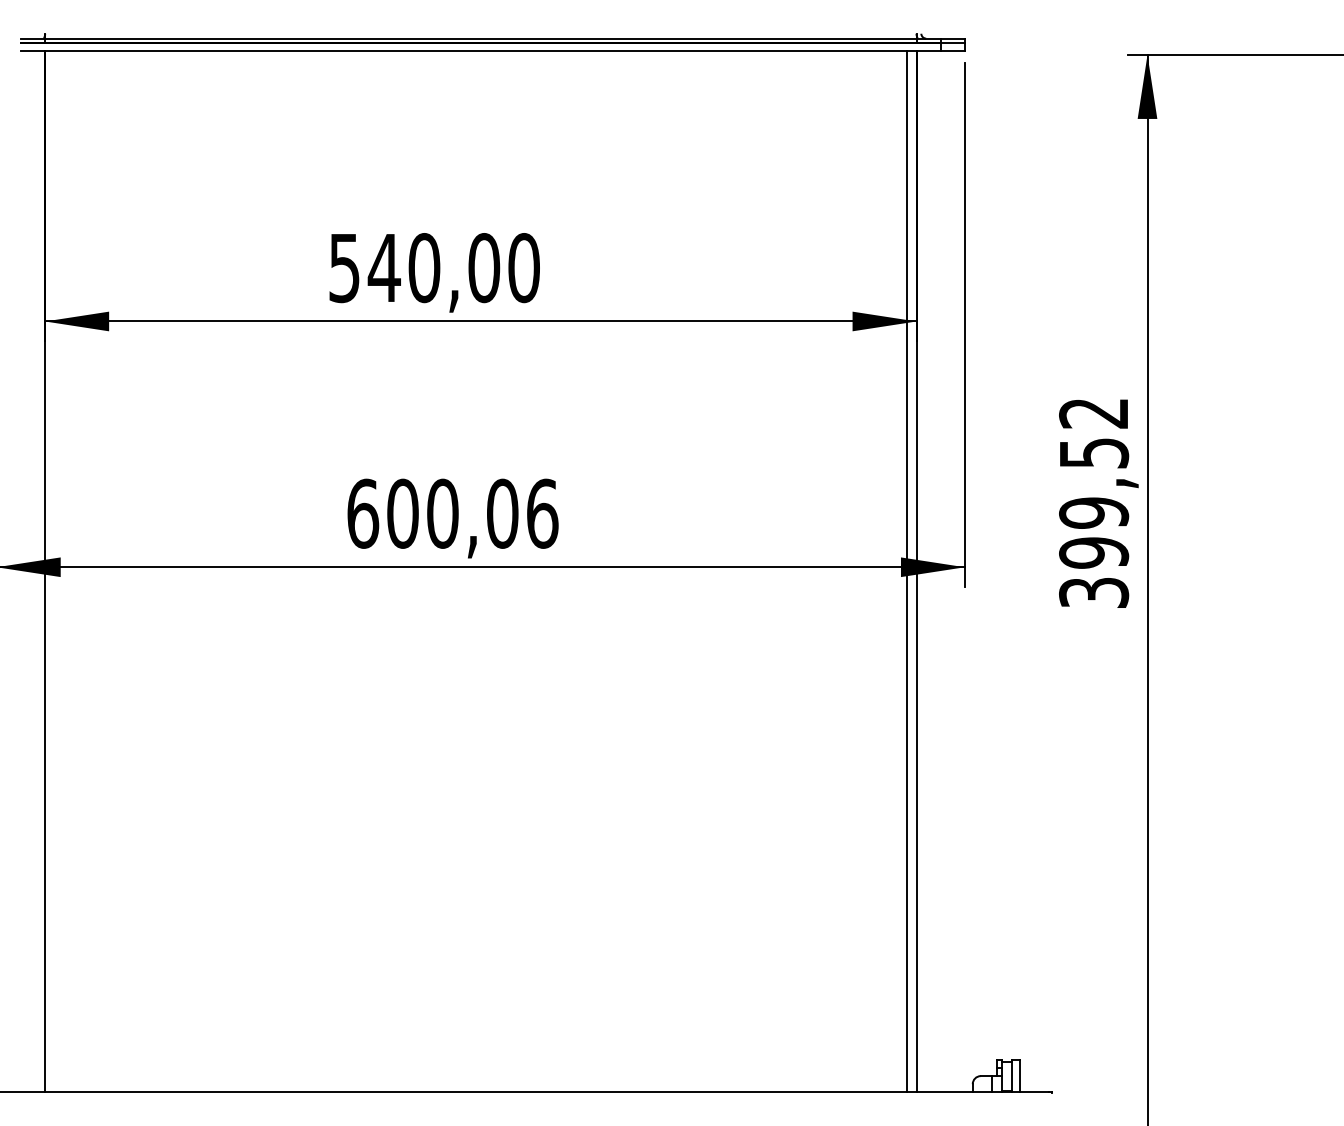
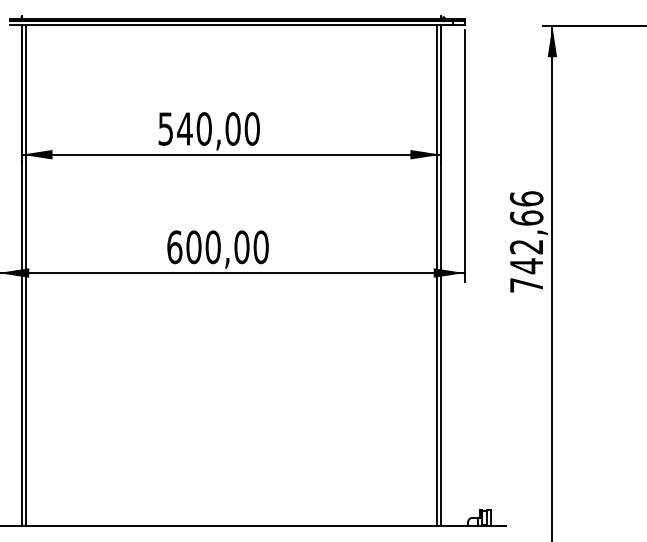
text: (1093, 501) -> (526, 241), 399,52 -> 742,66
text: (541, 512) -> (260, 246), 600,06 -> 600,00
line: (55, 570) -> (26, 274), added

